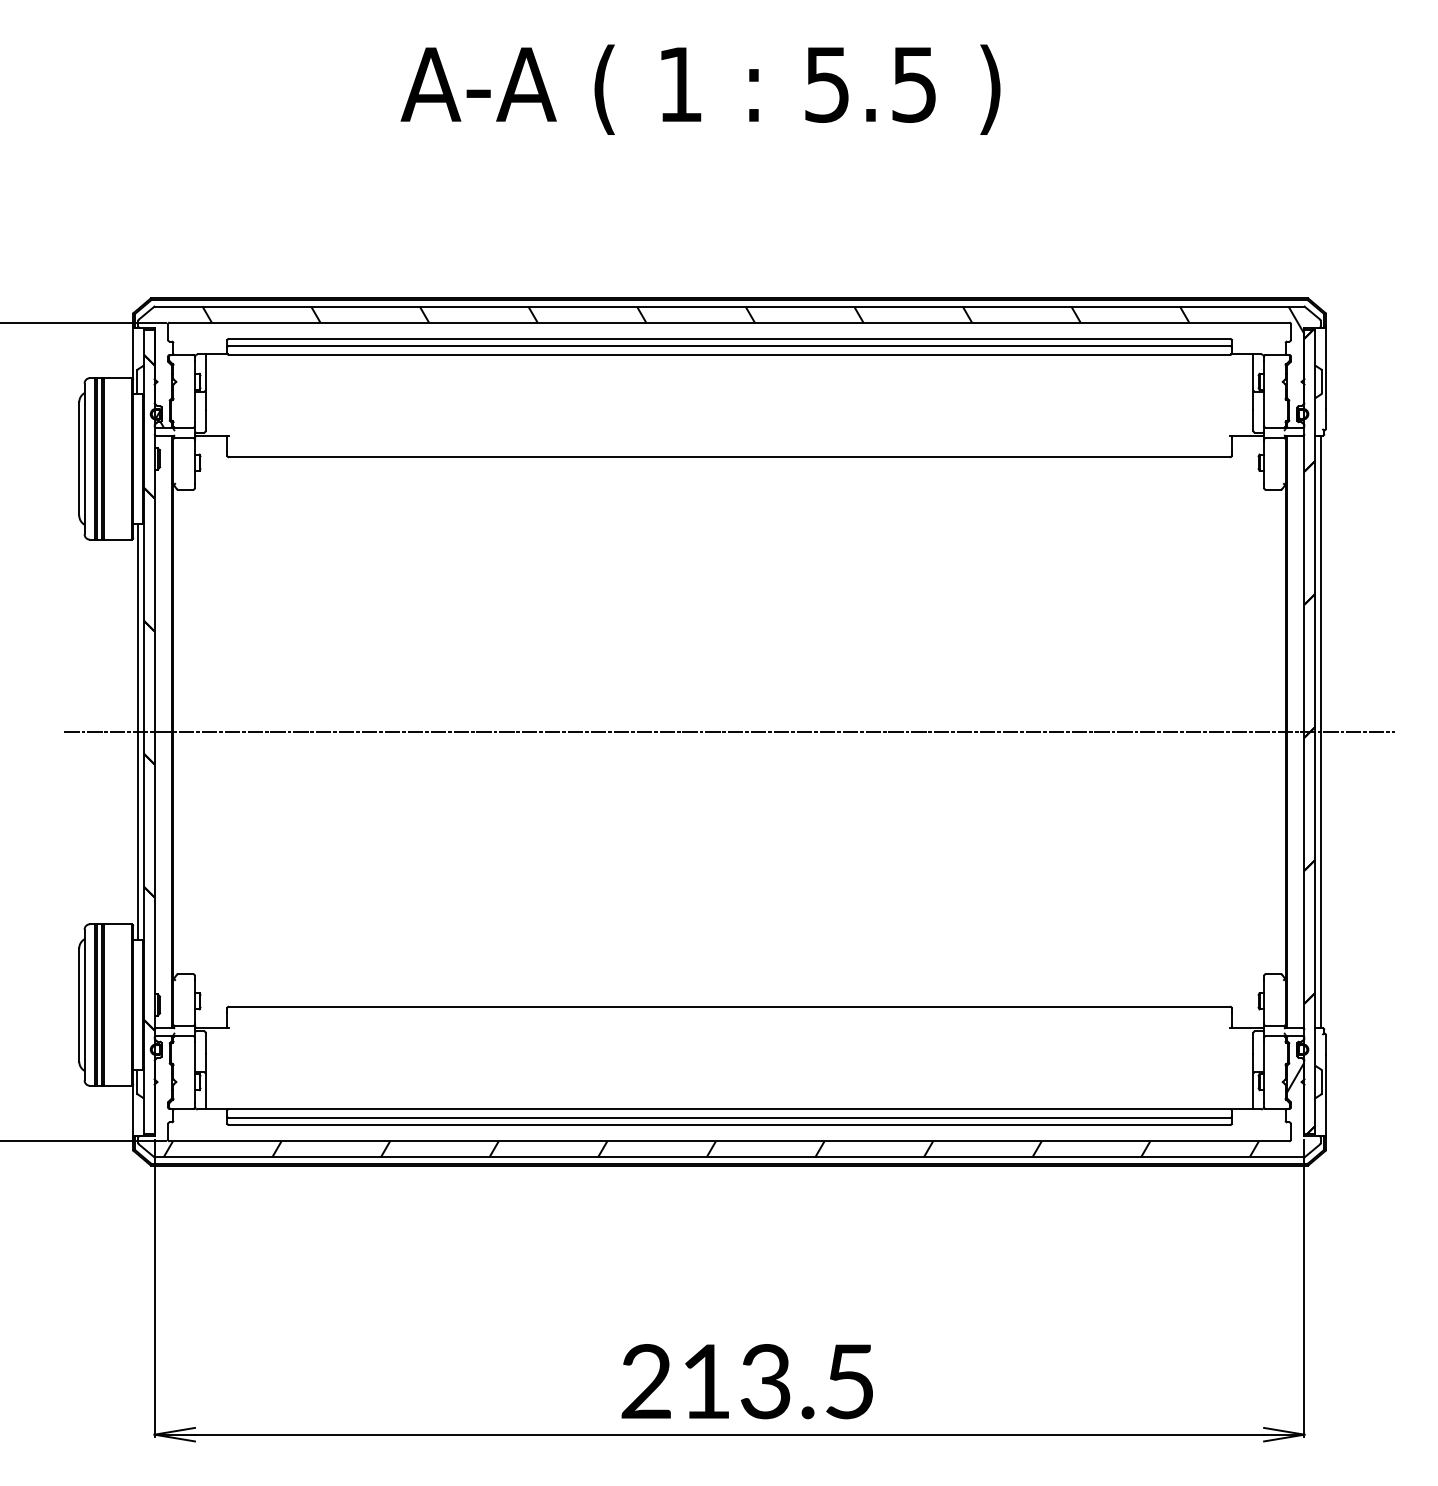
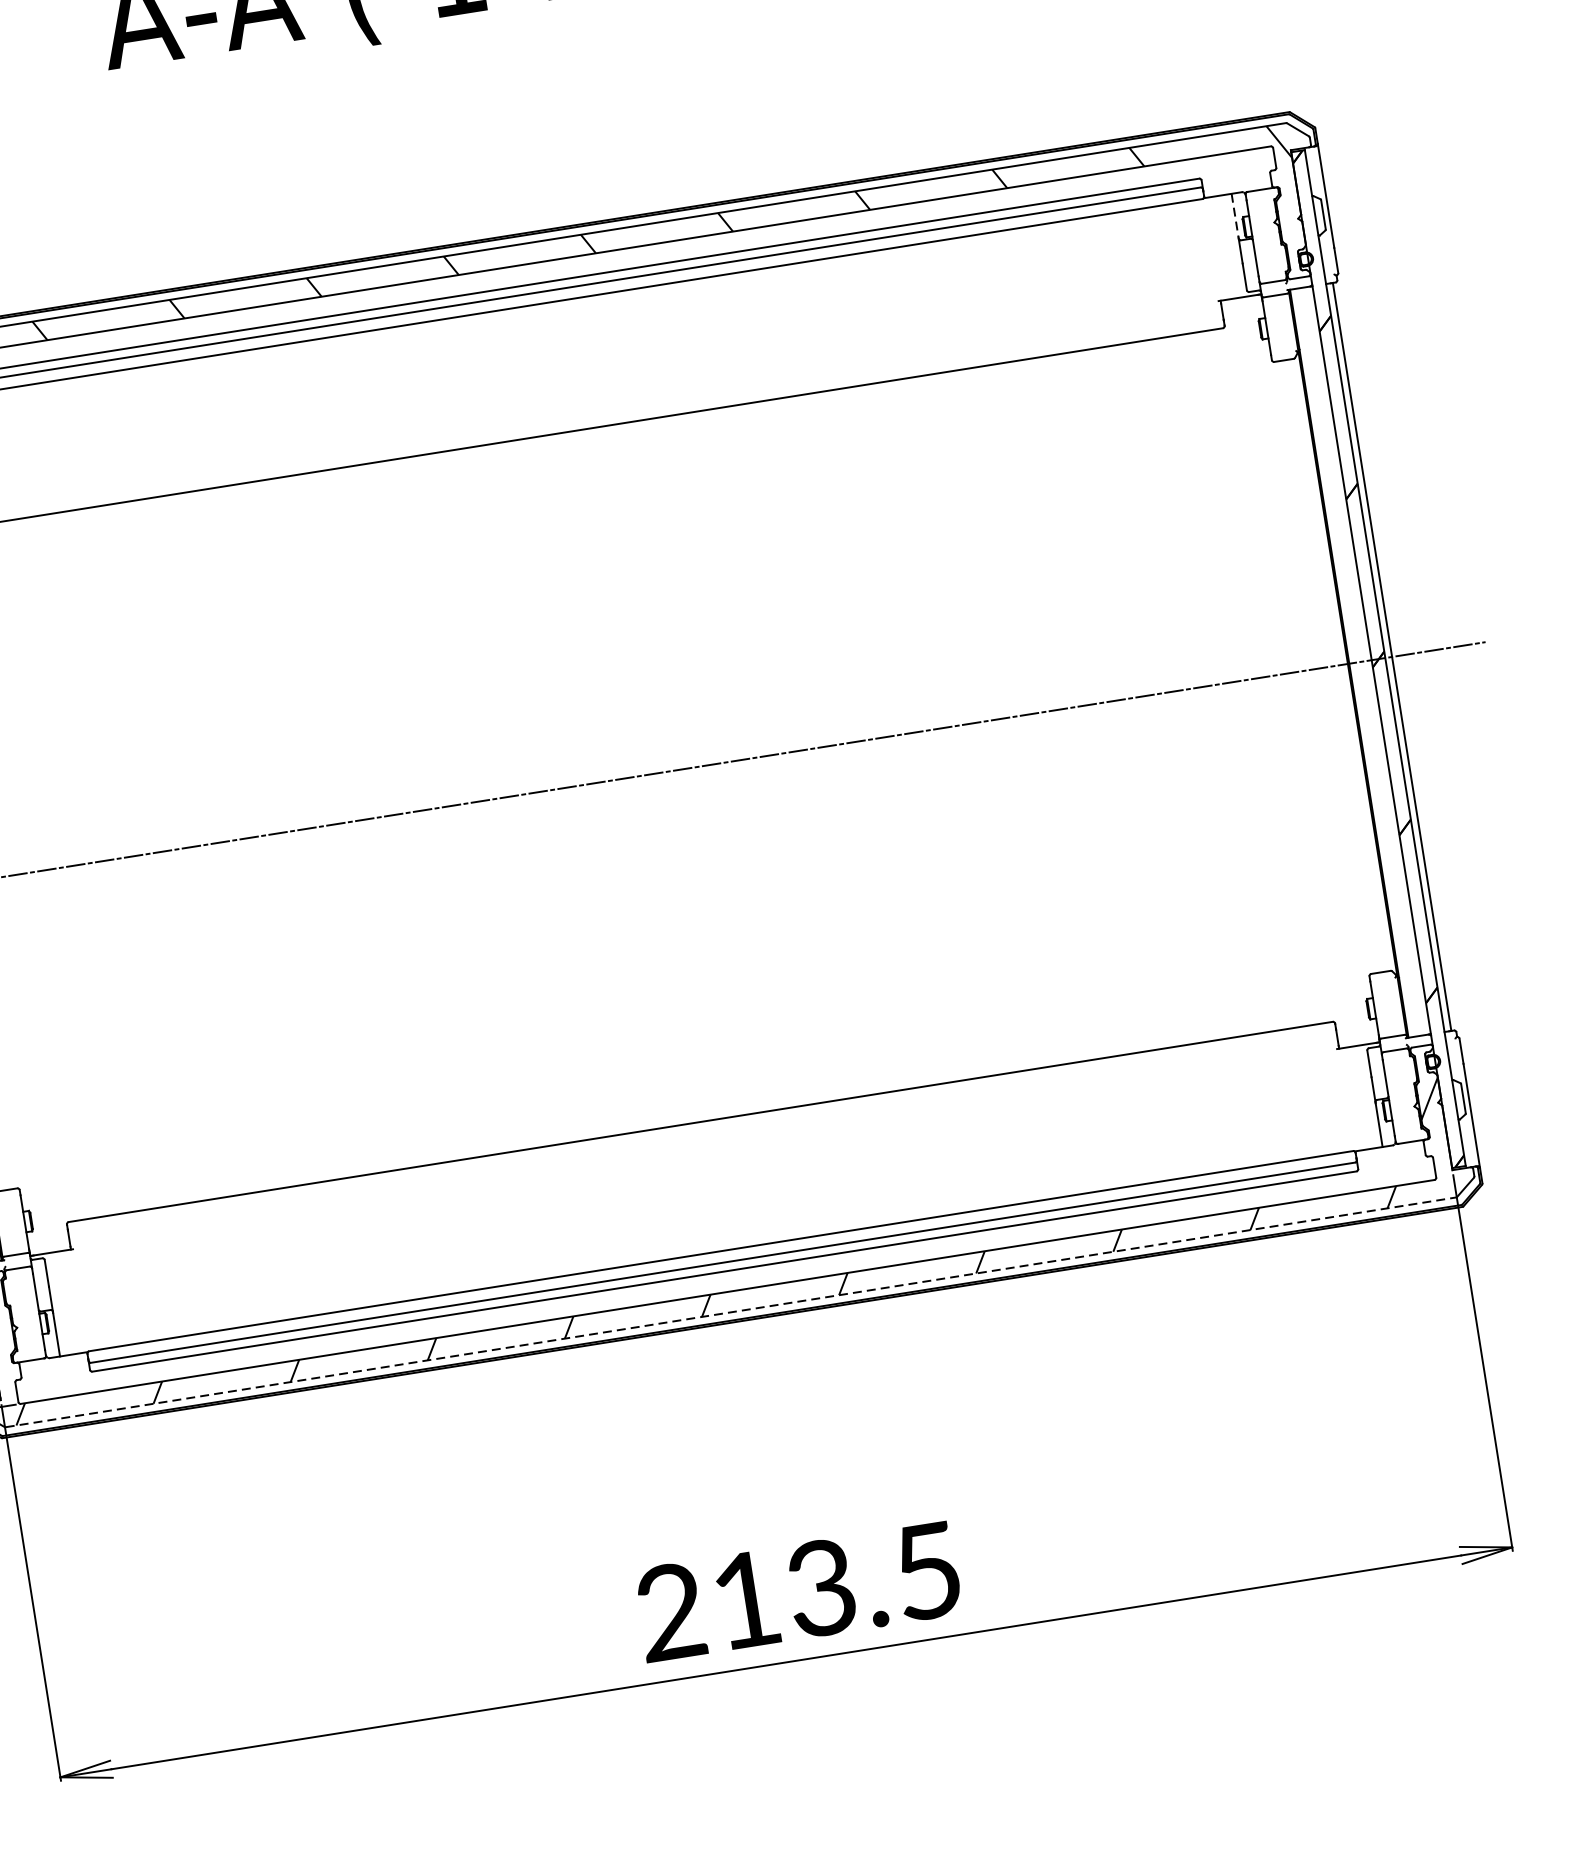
line: (1253, 372) -> (1235, 216), solid -> dashed
line: (730, 1157) -> (732, 1312), solid -> dashed

